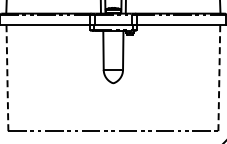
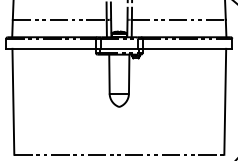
line: (7, 77) -> (13, 101), dashed -> solid
line: (219, 77) -> (225, 101), dashed -> solid

